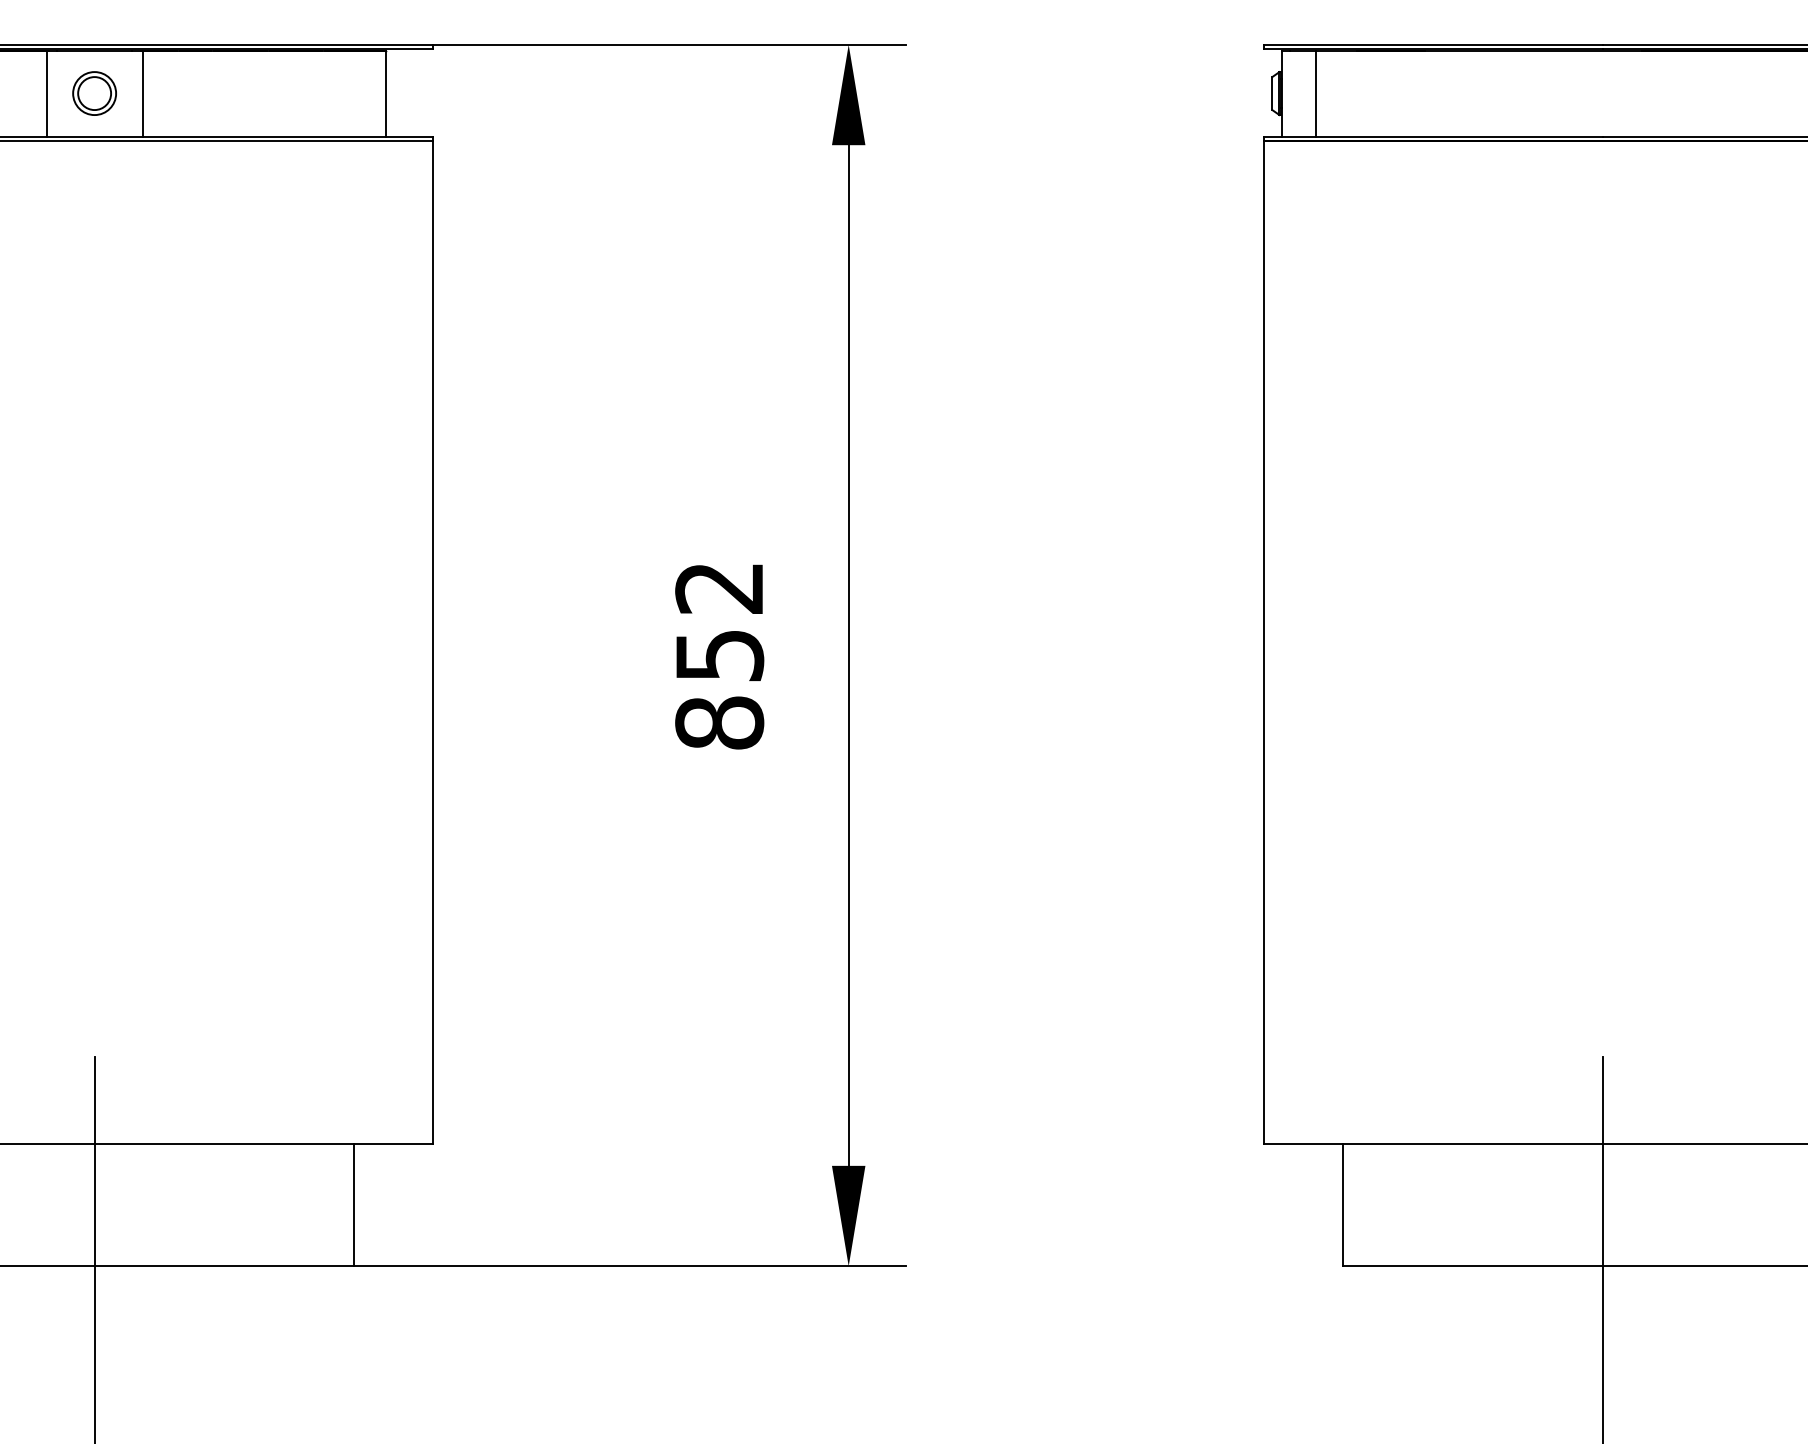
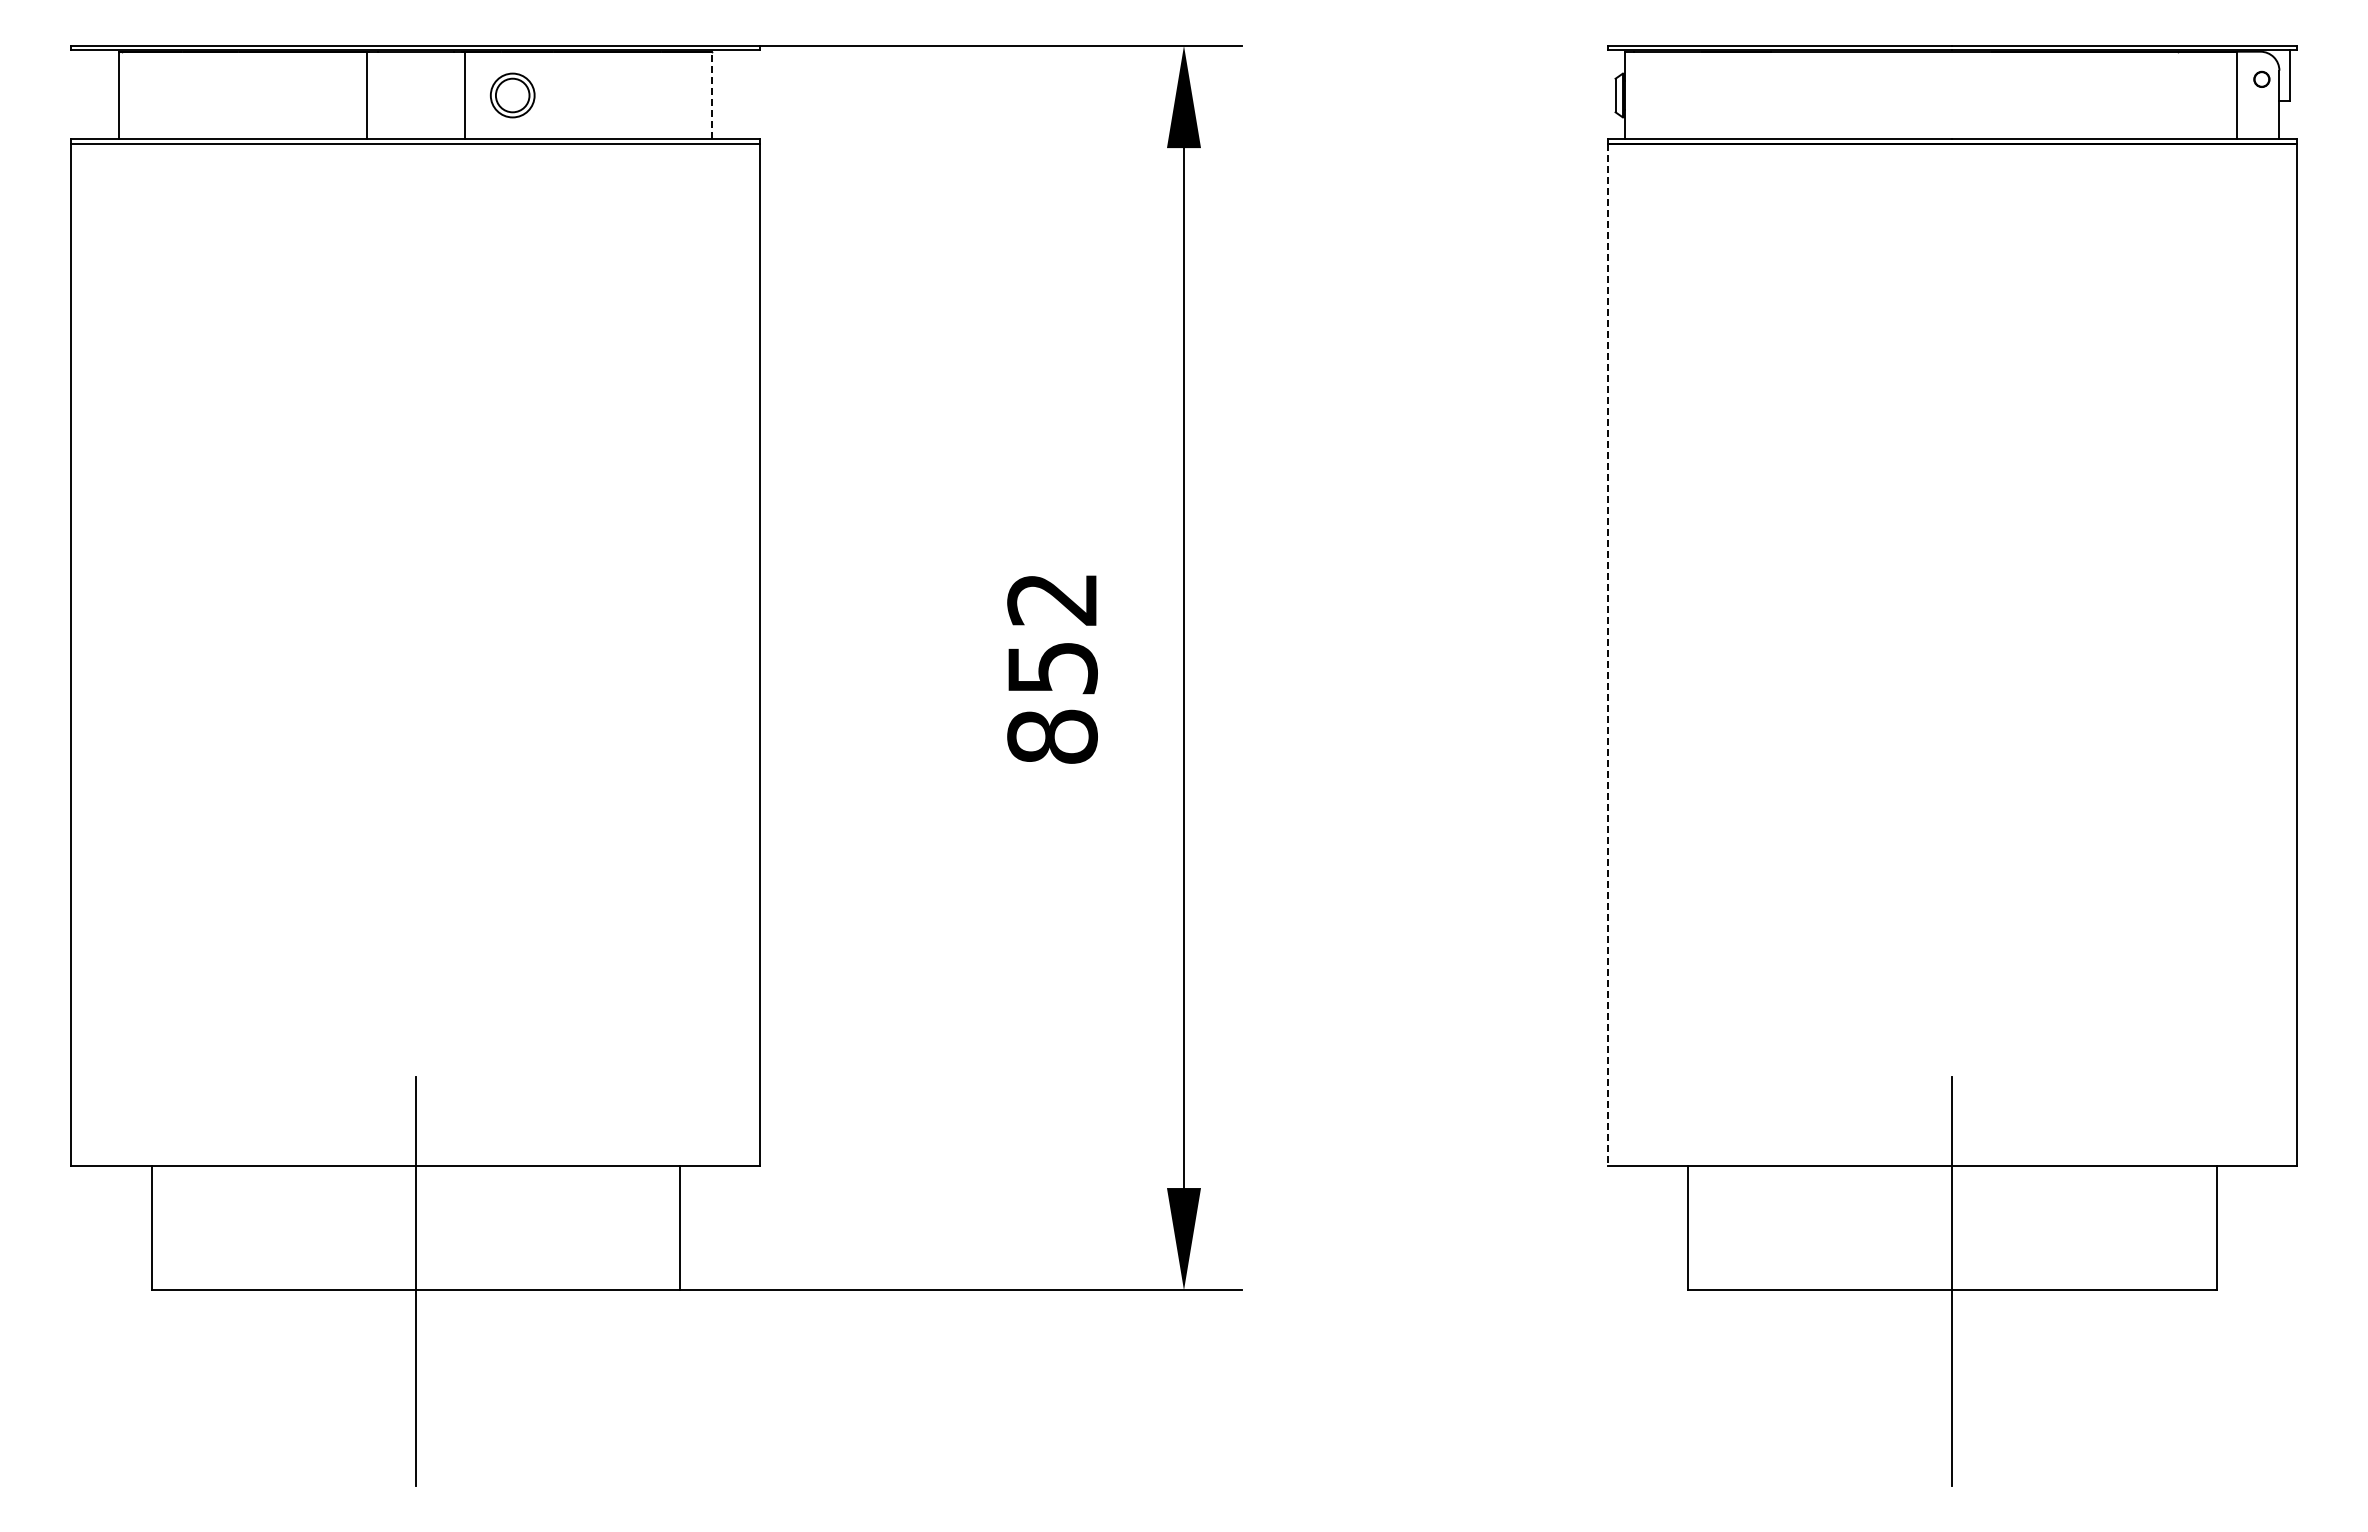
part: (94, 93) -> (512, 95), moved
line: (385, 93) -> (712, 95), solid -> dashed
line: (1315, 93) -> (1659, 95), removed
line: (1264, 643) -> (1607, 655), solid -> dashed

